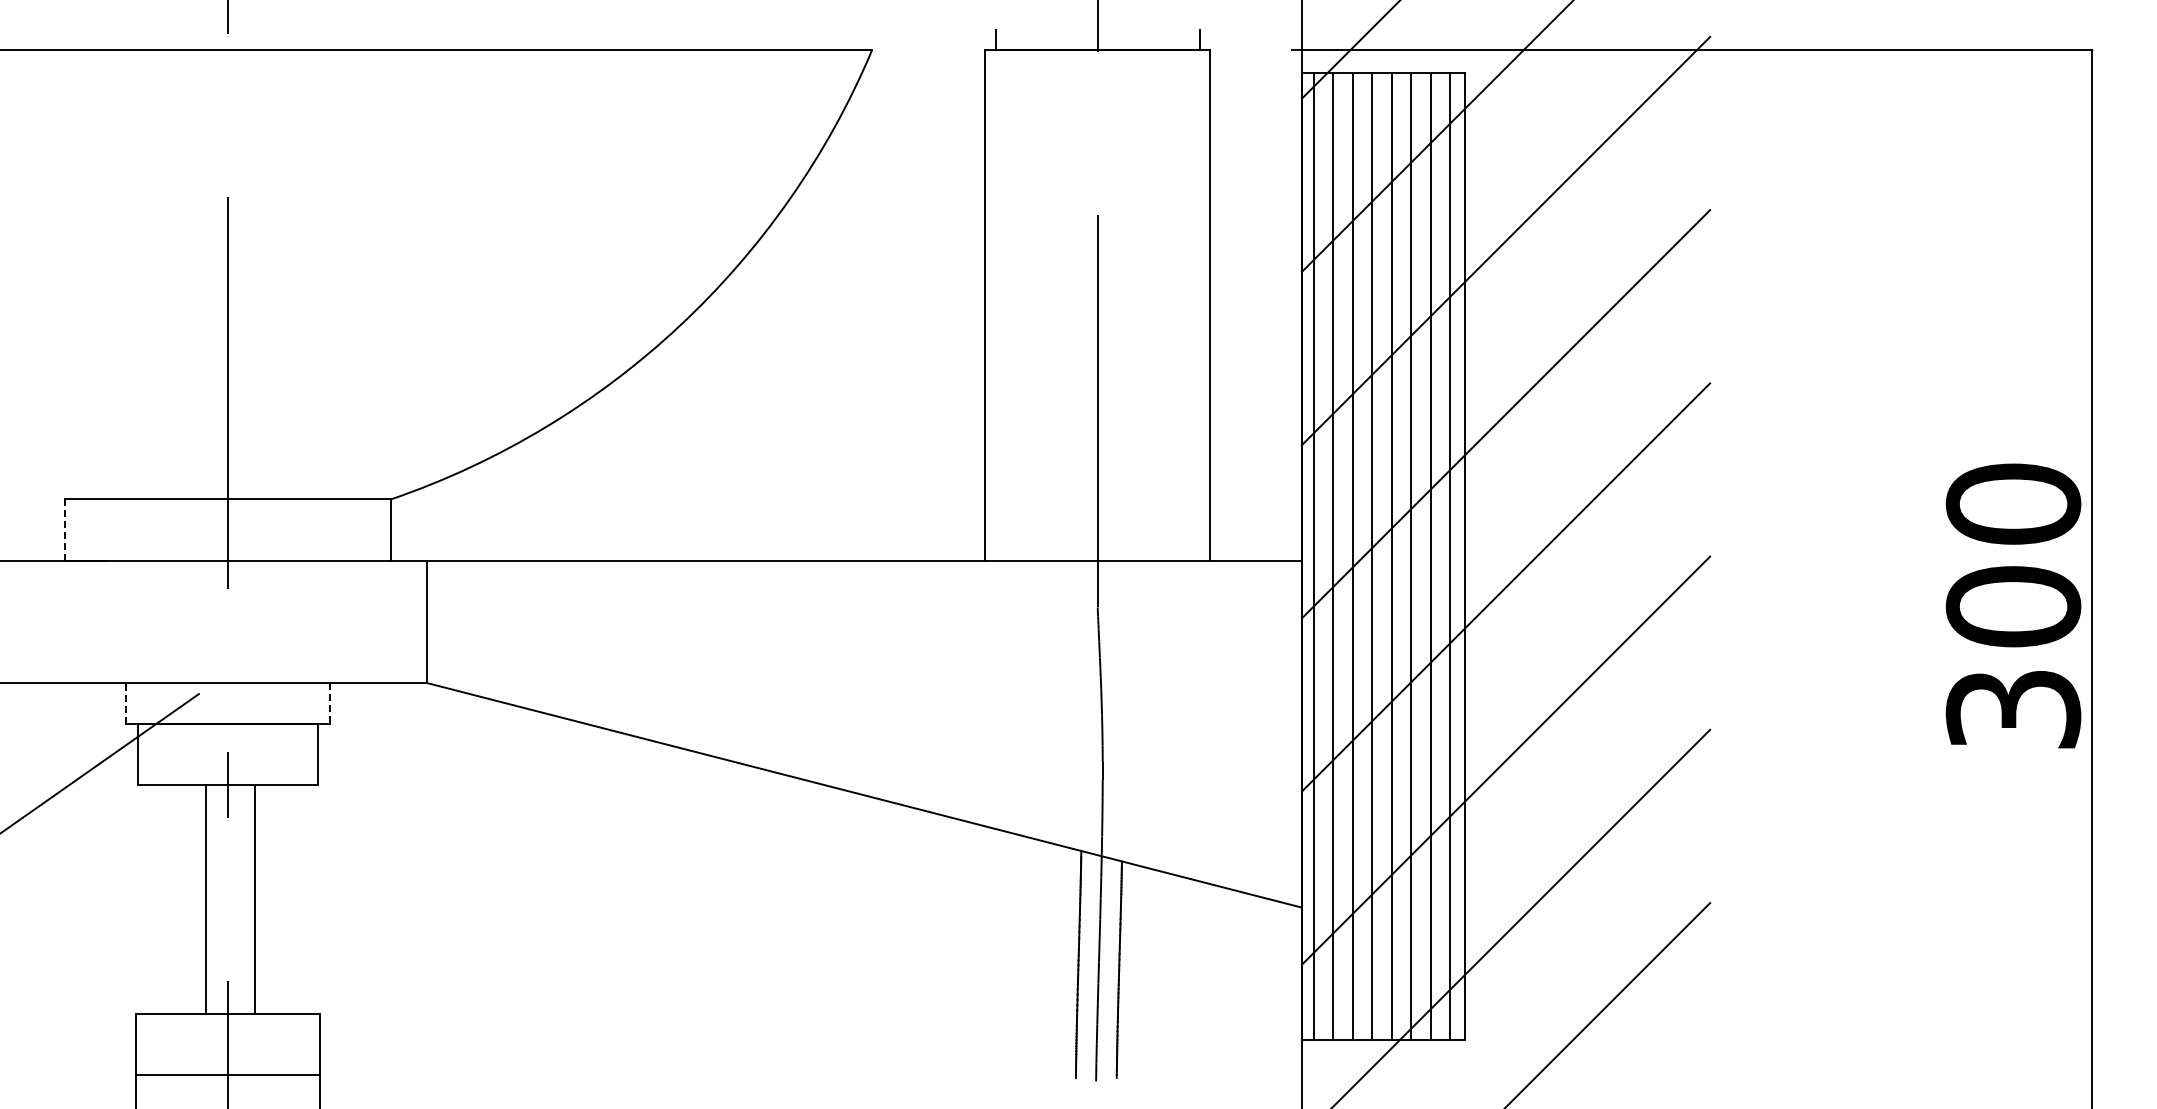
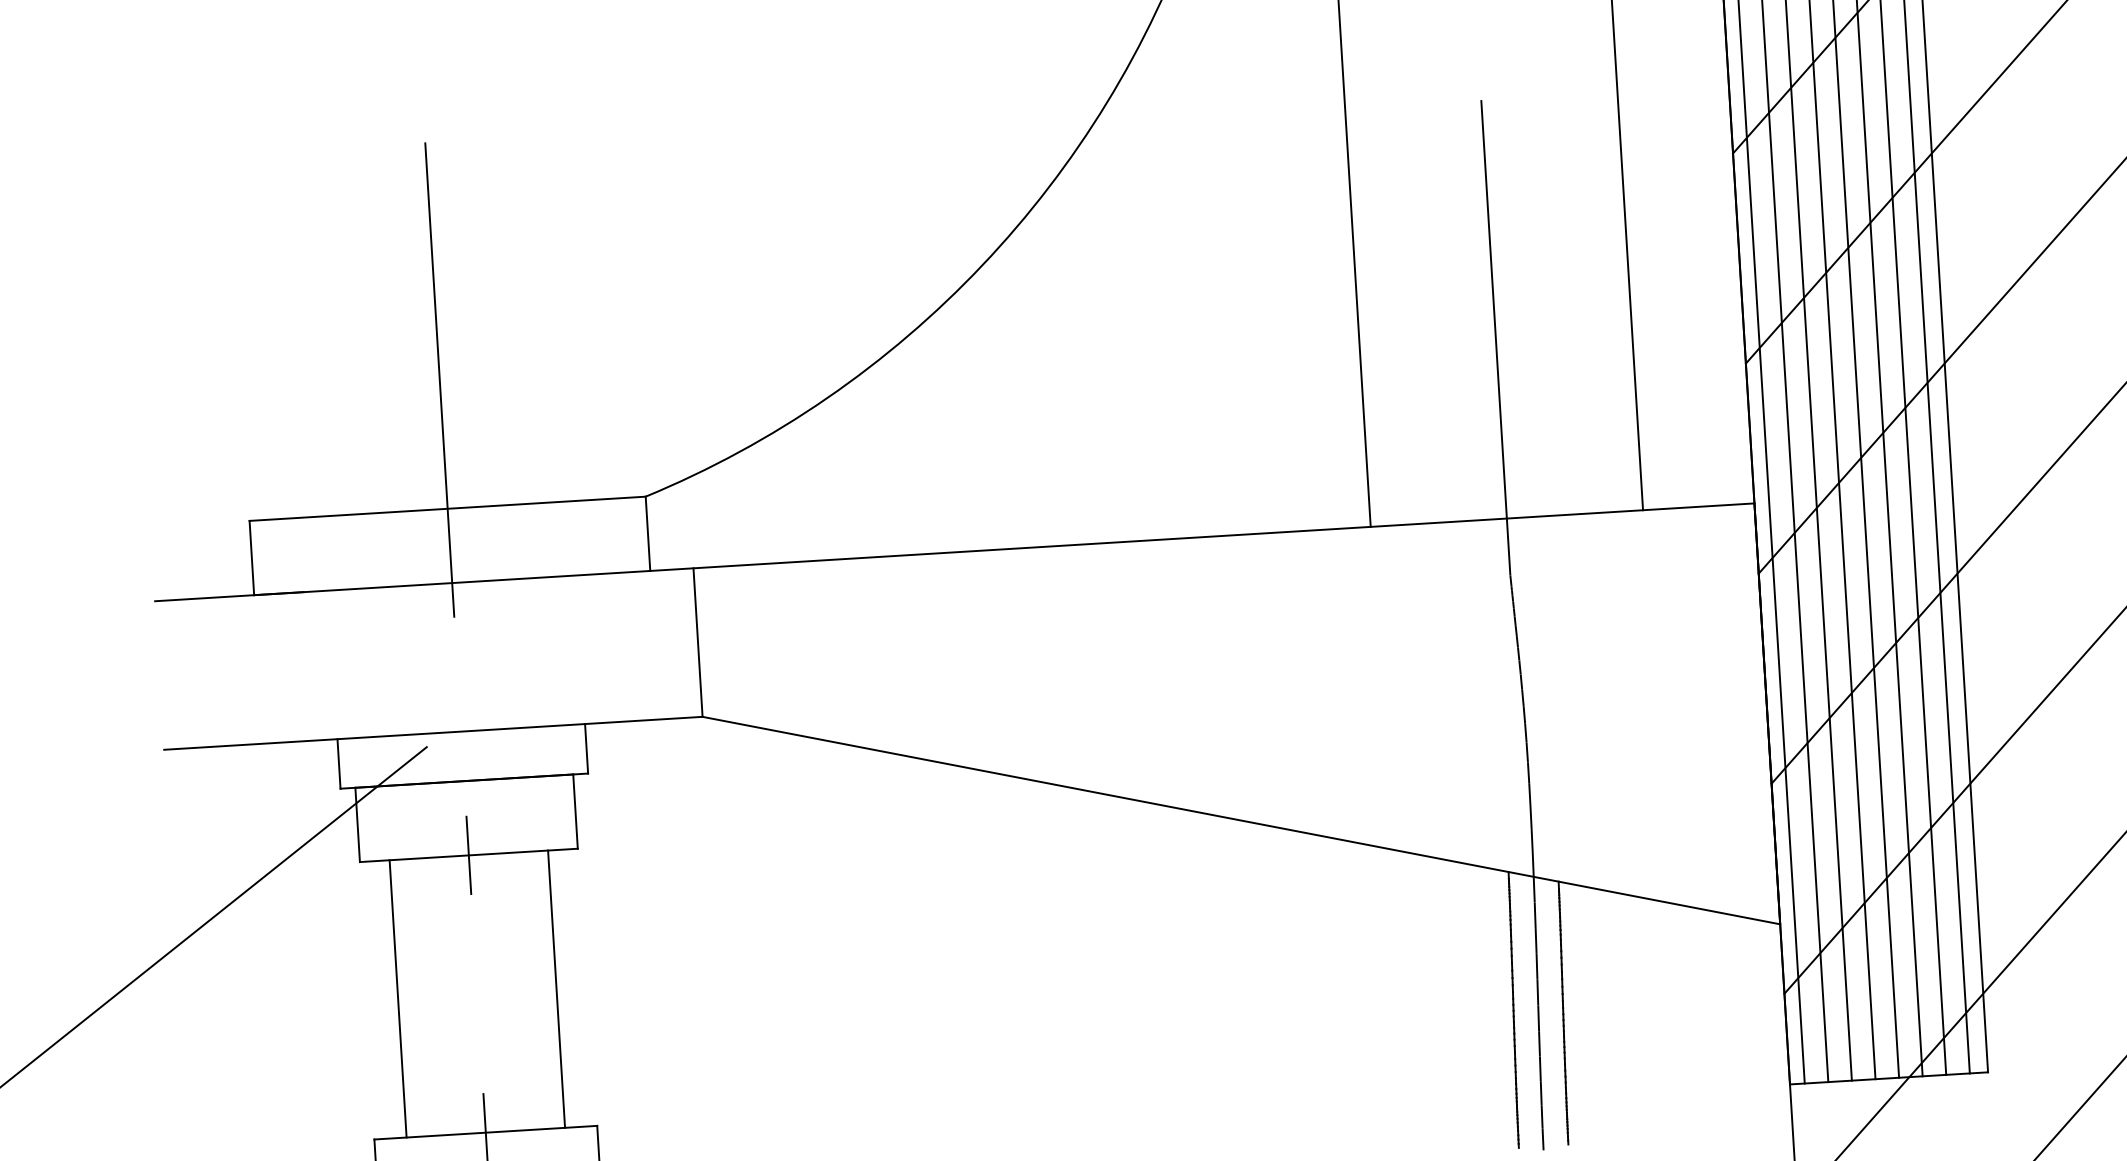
line: (64, 529) -> (251, 557), dashed -> solid
line: (125, 702) -> (338, 762), dashed -> solid
line: (330, 703) -> (587, 748), dashed -> solid
line: (205, 899) -> (397, 998), moved
line: (255, 899) -> (556, 989), moved

